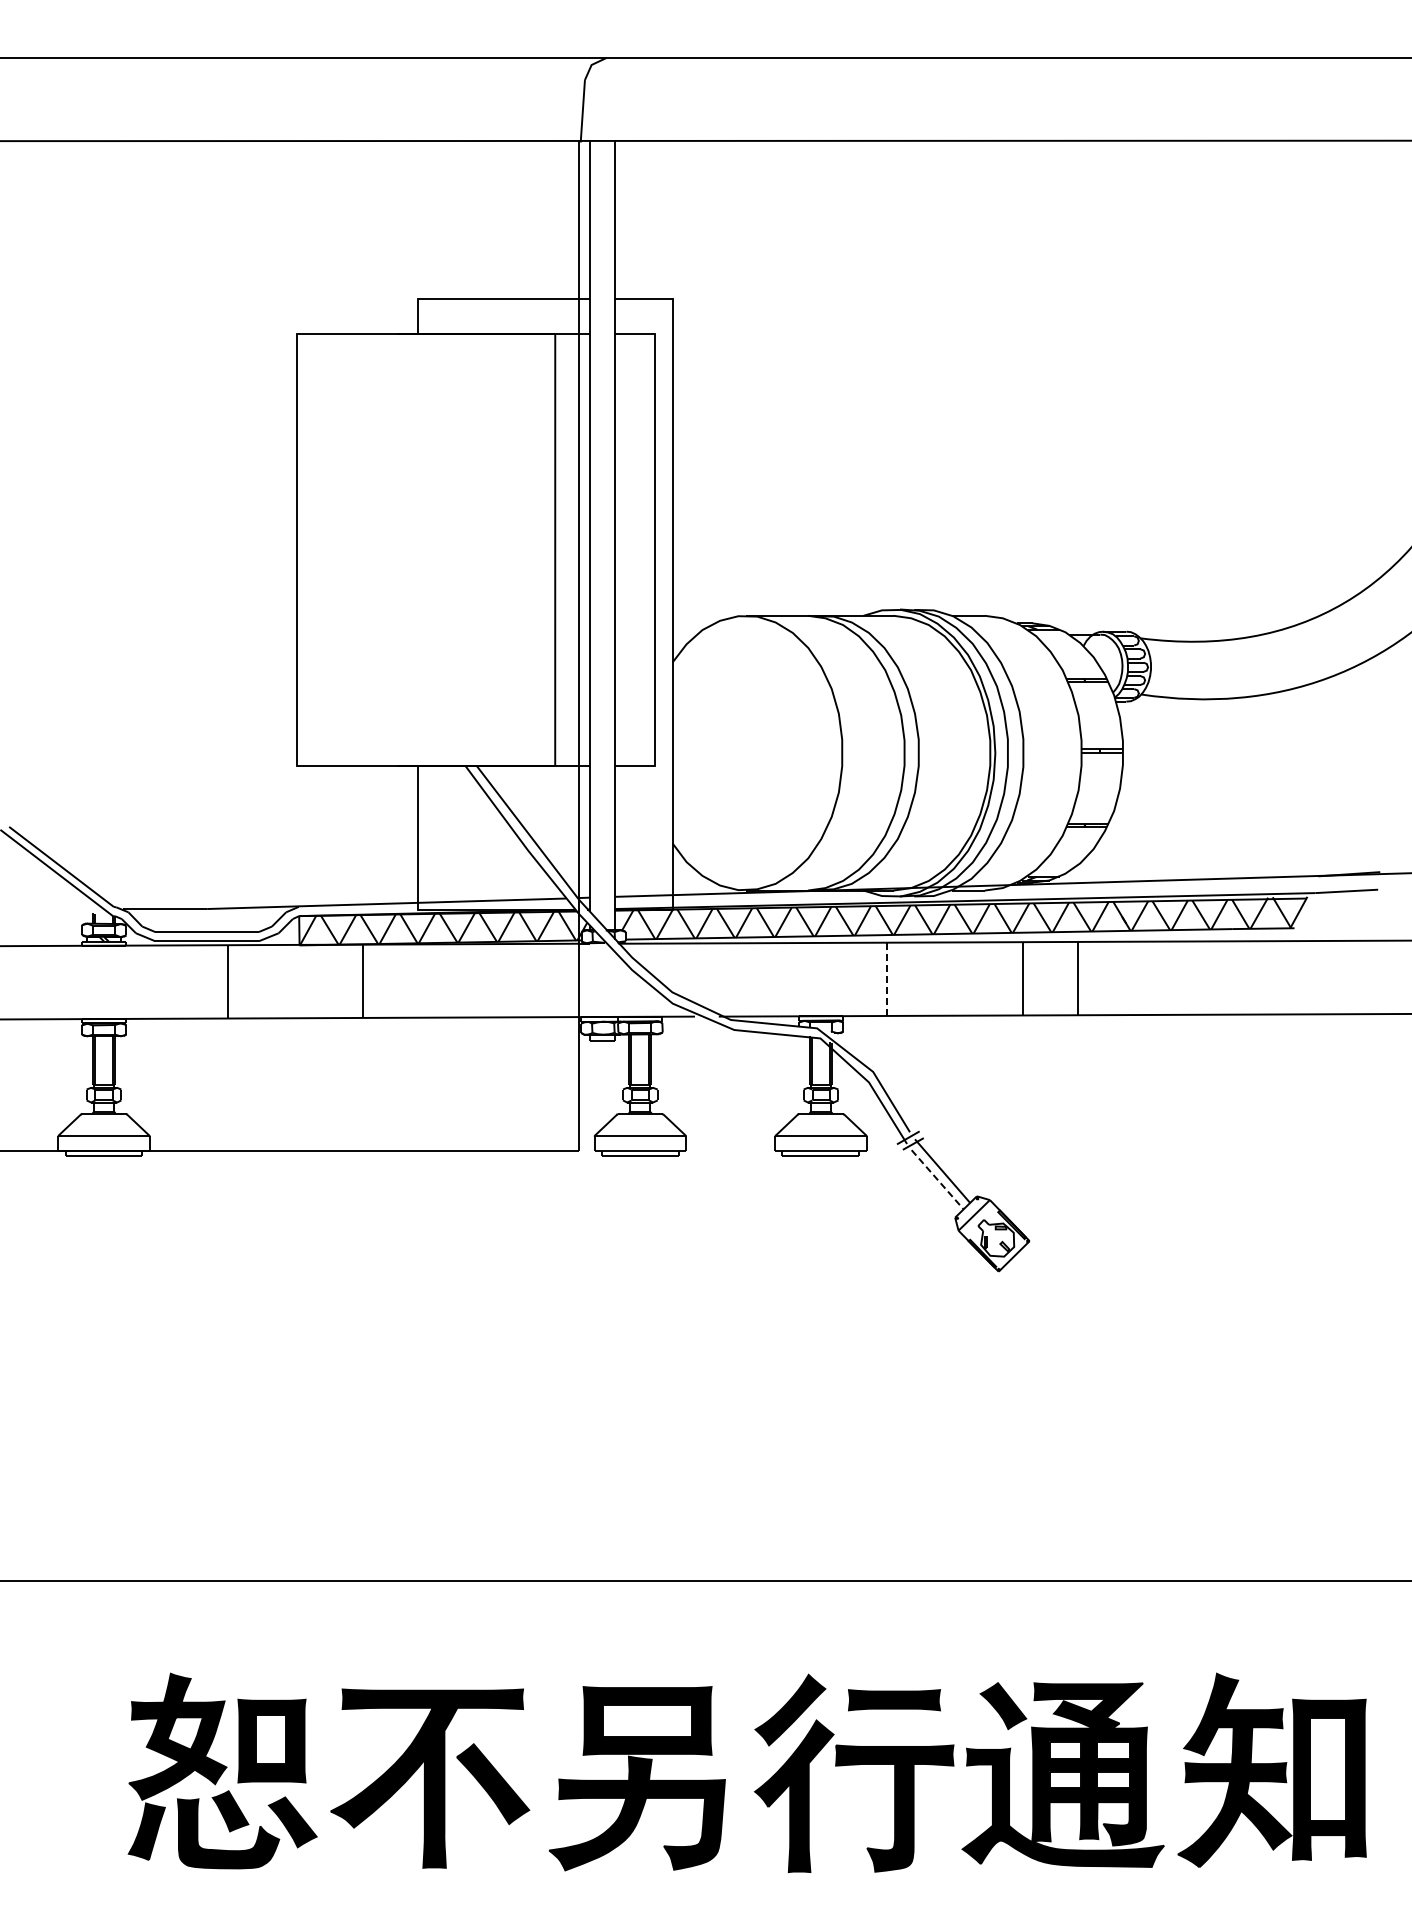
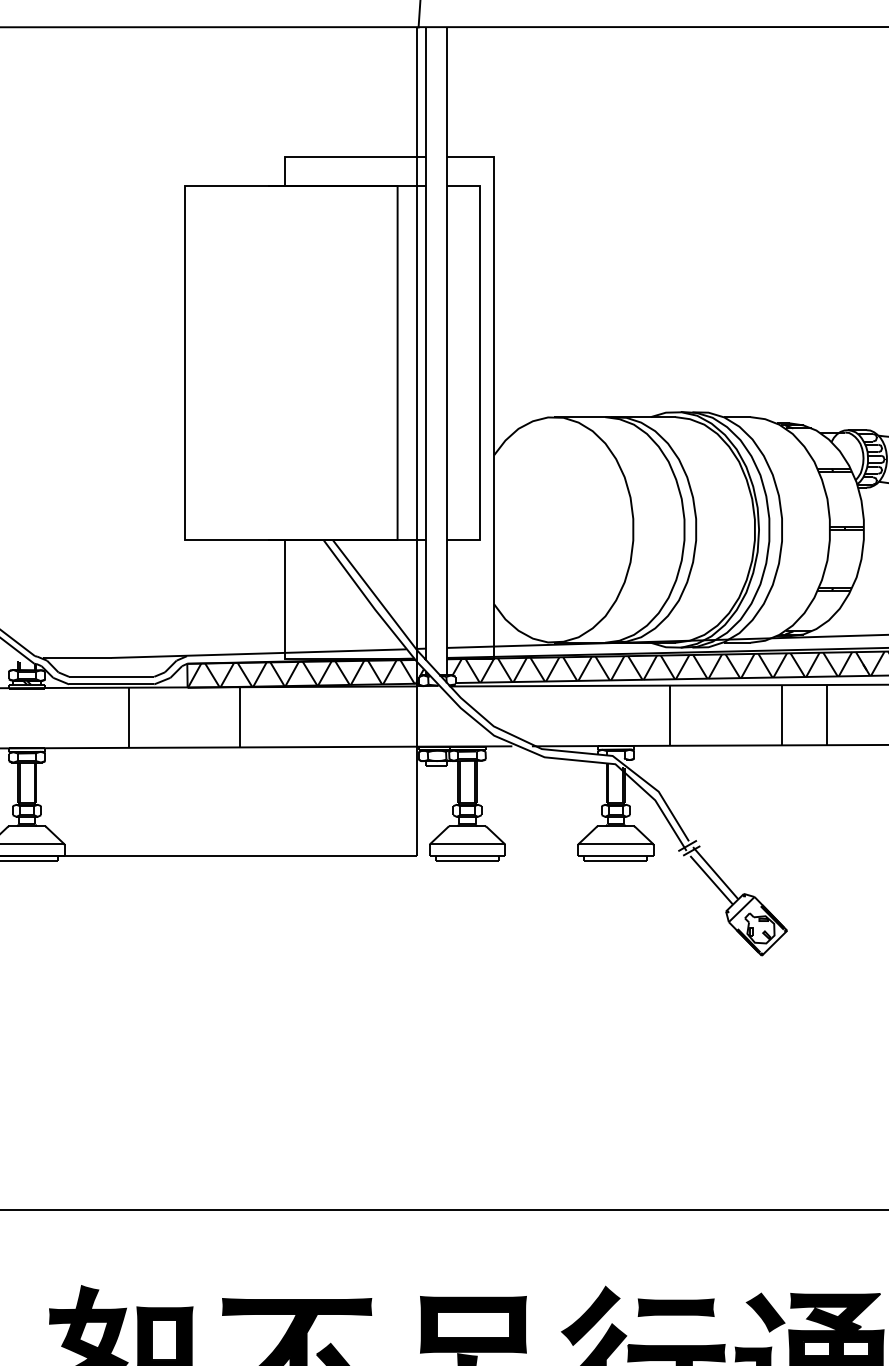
line: (886, 979) -> (669, 715), dashed -> solid
line: (937, 1180) -> (711, 880), dashed -> solid

